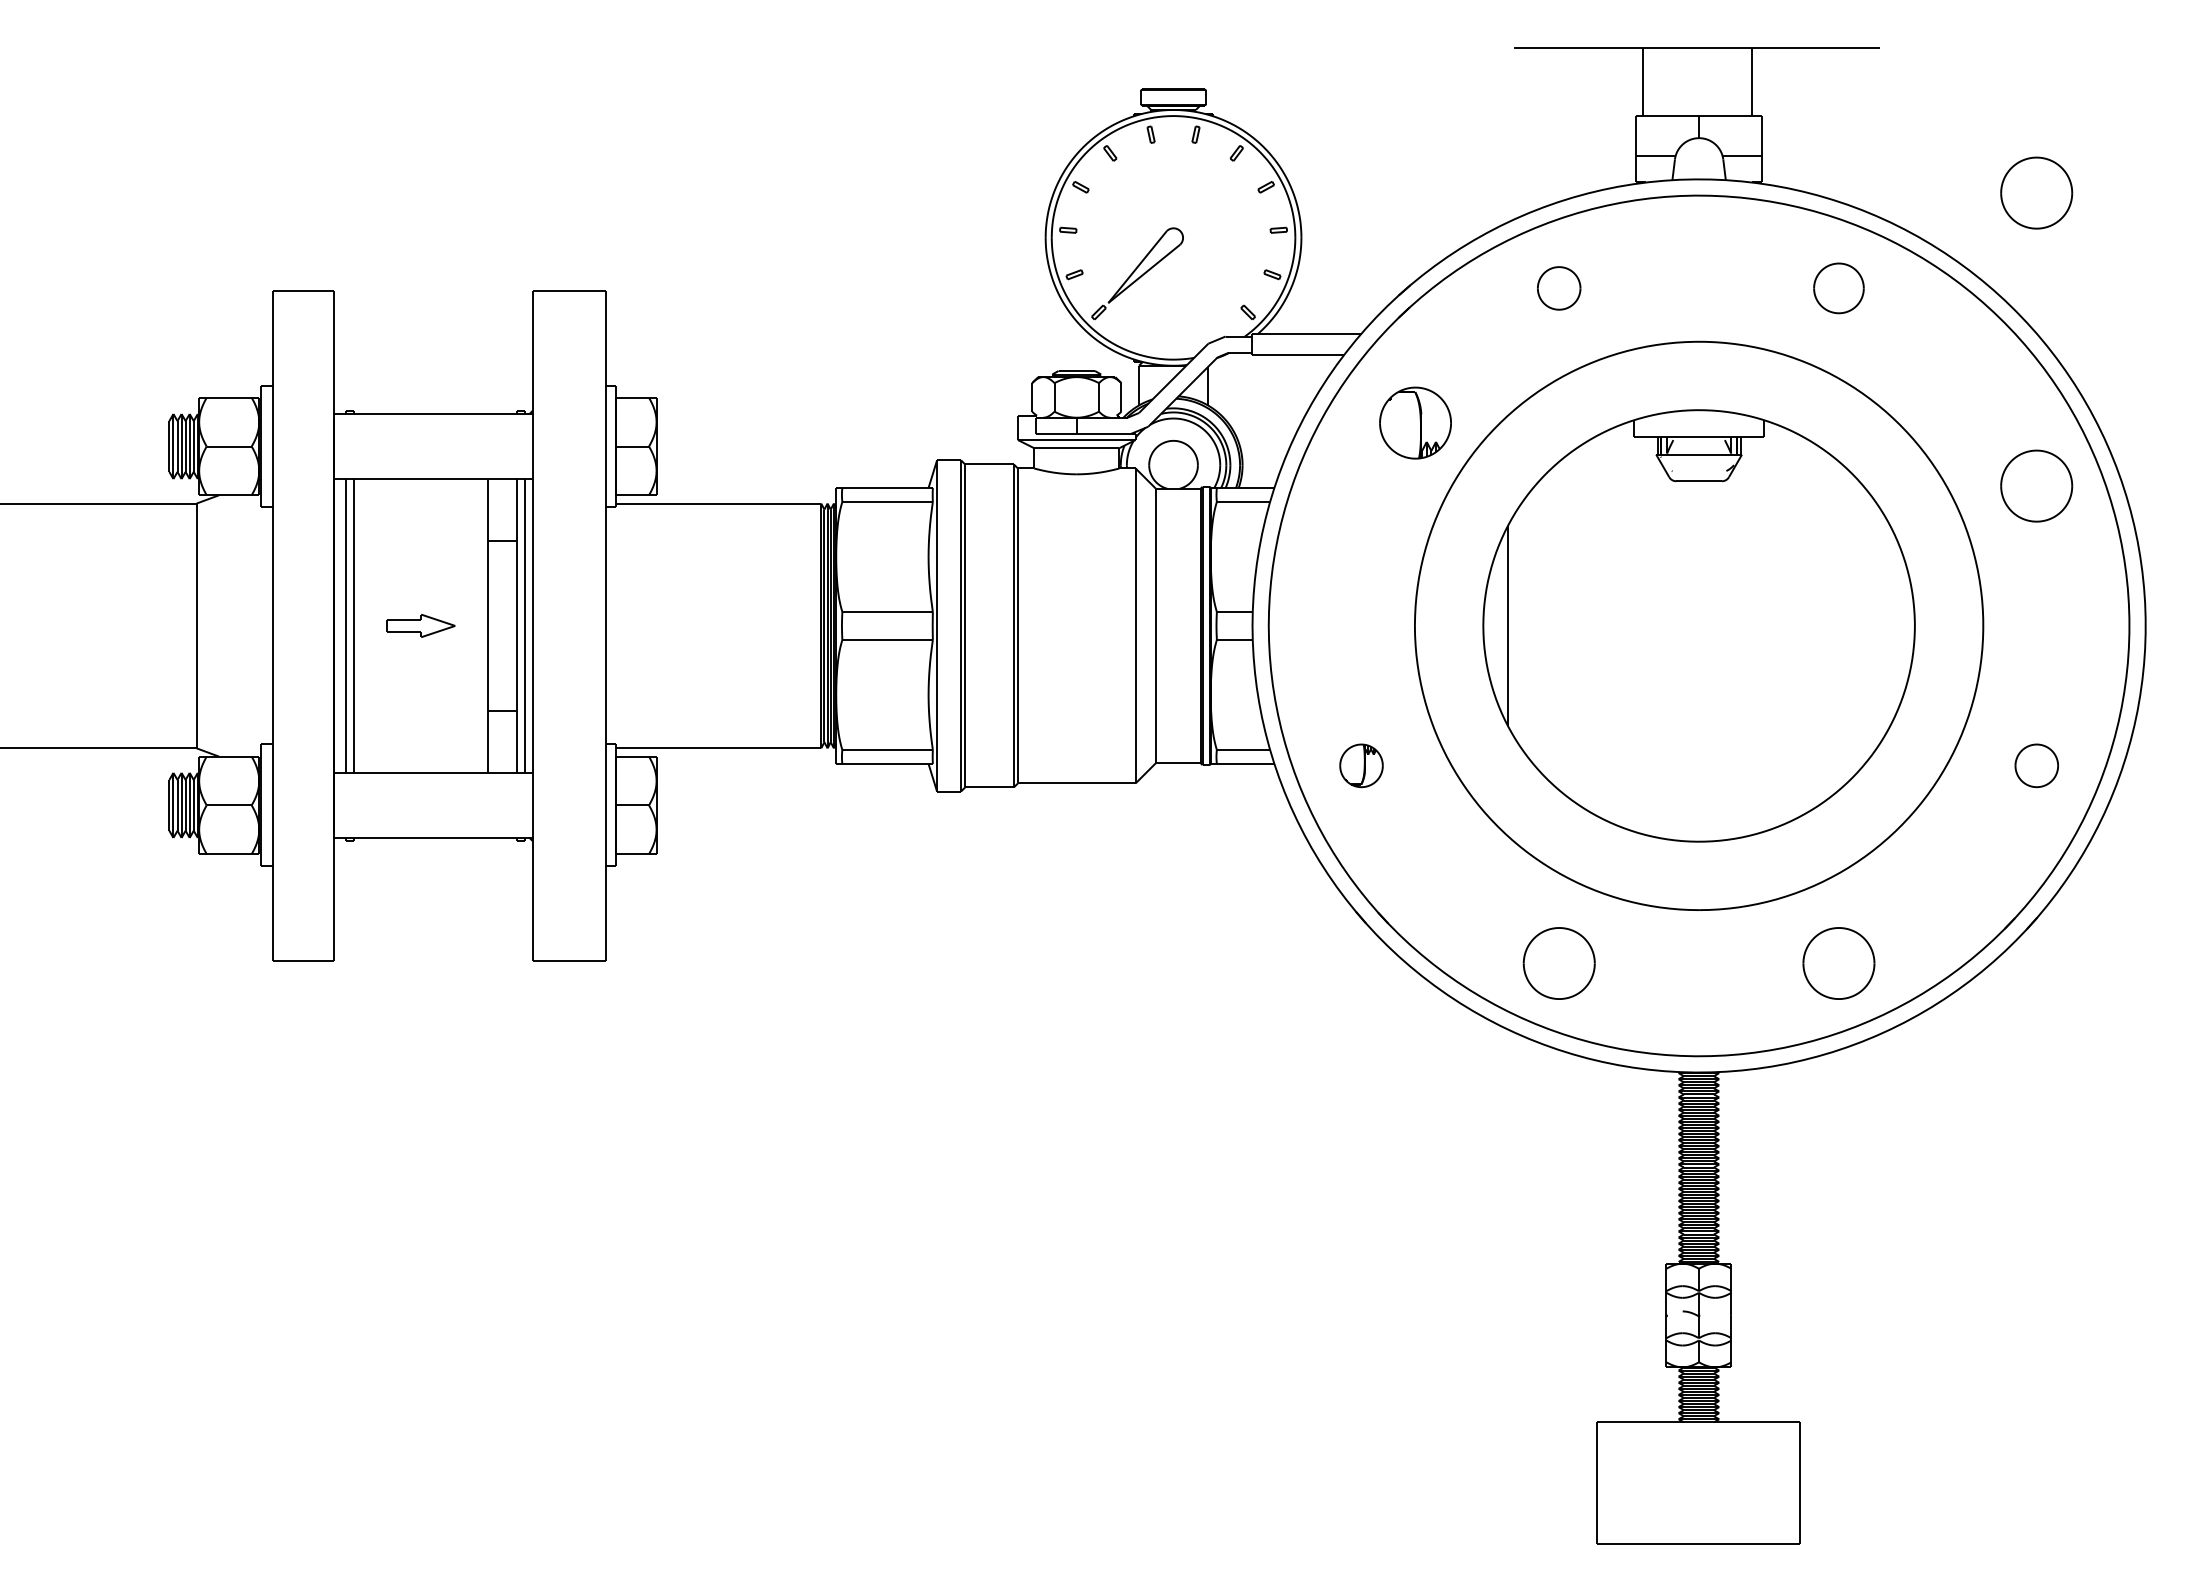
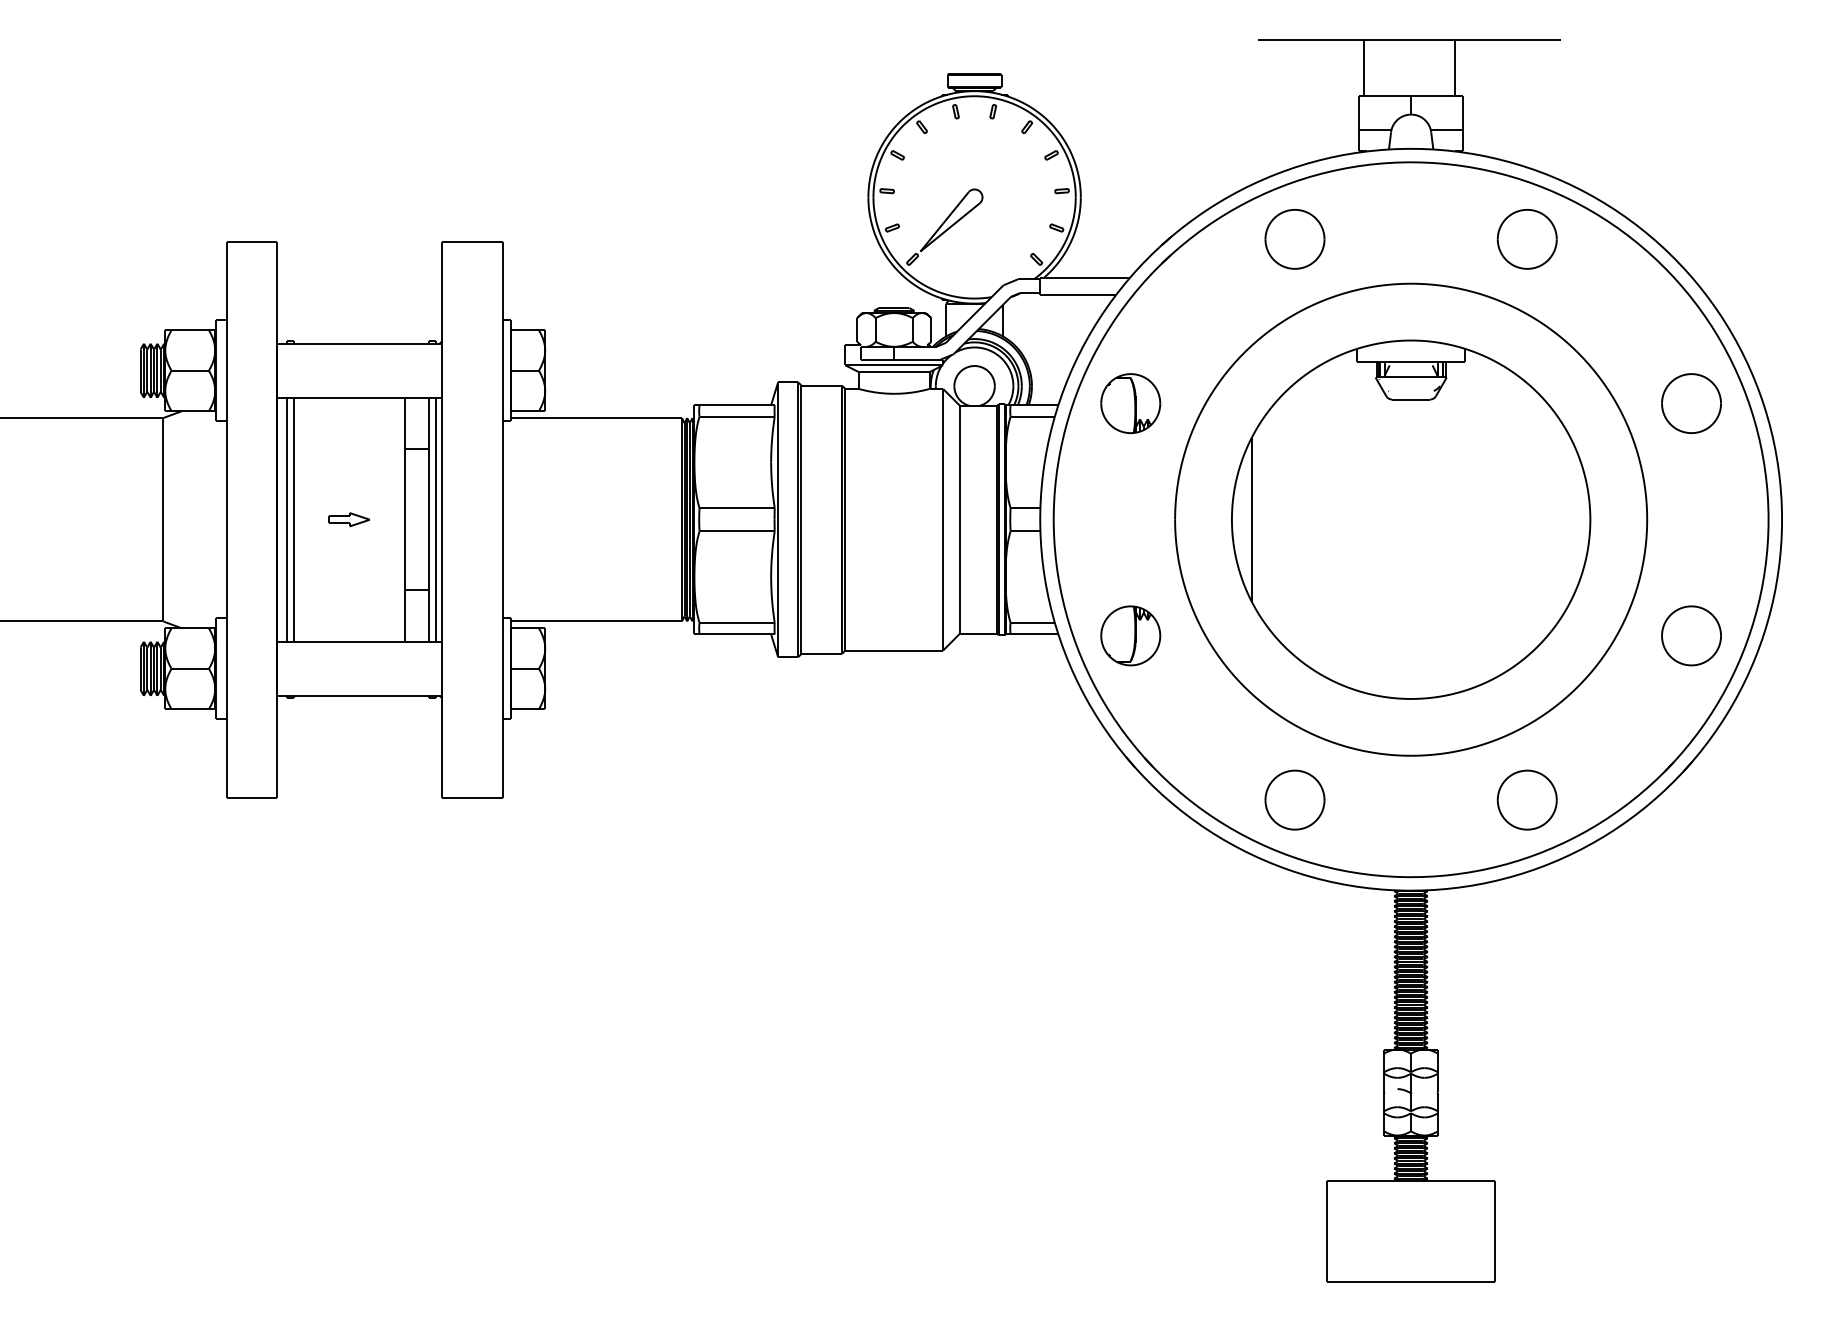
part: (2036, 192) -> (1691, 159), removed
part: (1558, 288) -> (1294, 239), size x1.67
part: (1838, 288) -> (1526, 239), size x1.43
part: (1415, 422) -> (1130, 403), moved
part: (420, 625) -> (349, 519), size x0.71
part: (1361, 765) -> (1130, 635), size x1.67
part: (2036, 765) -> (1691, 635), size x1.67

